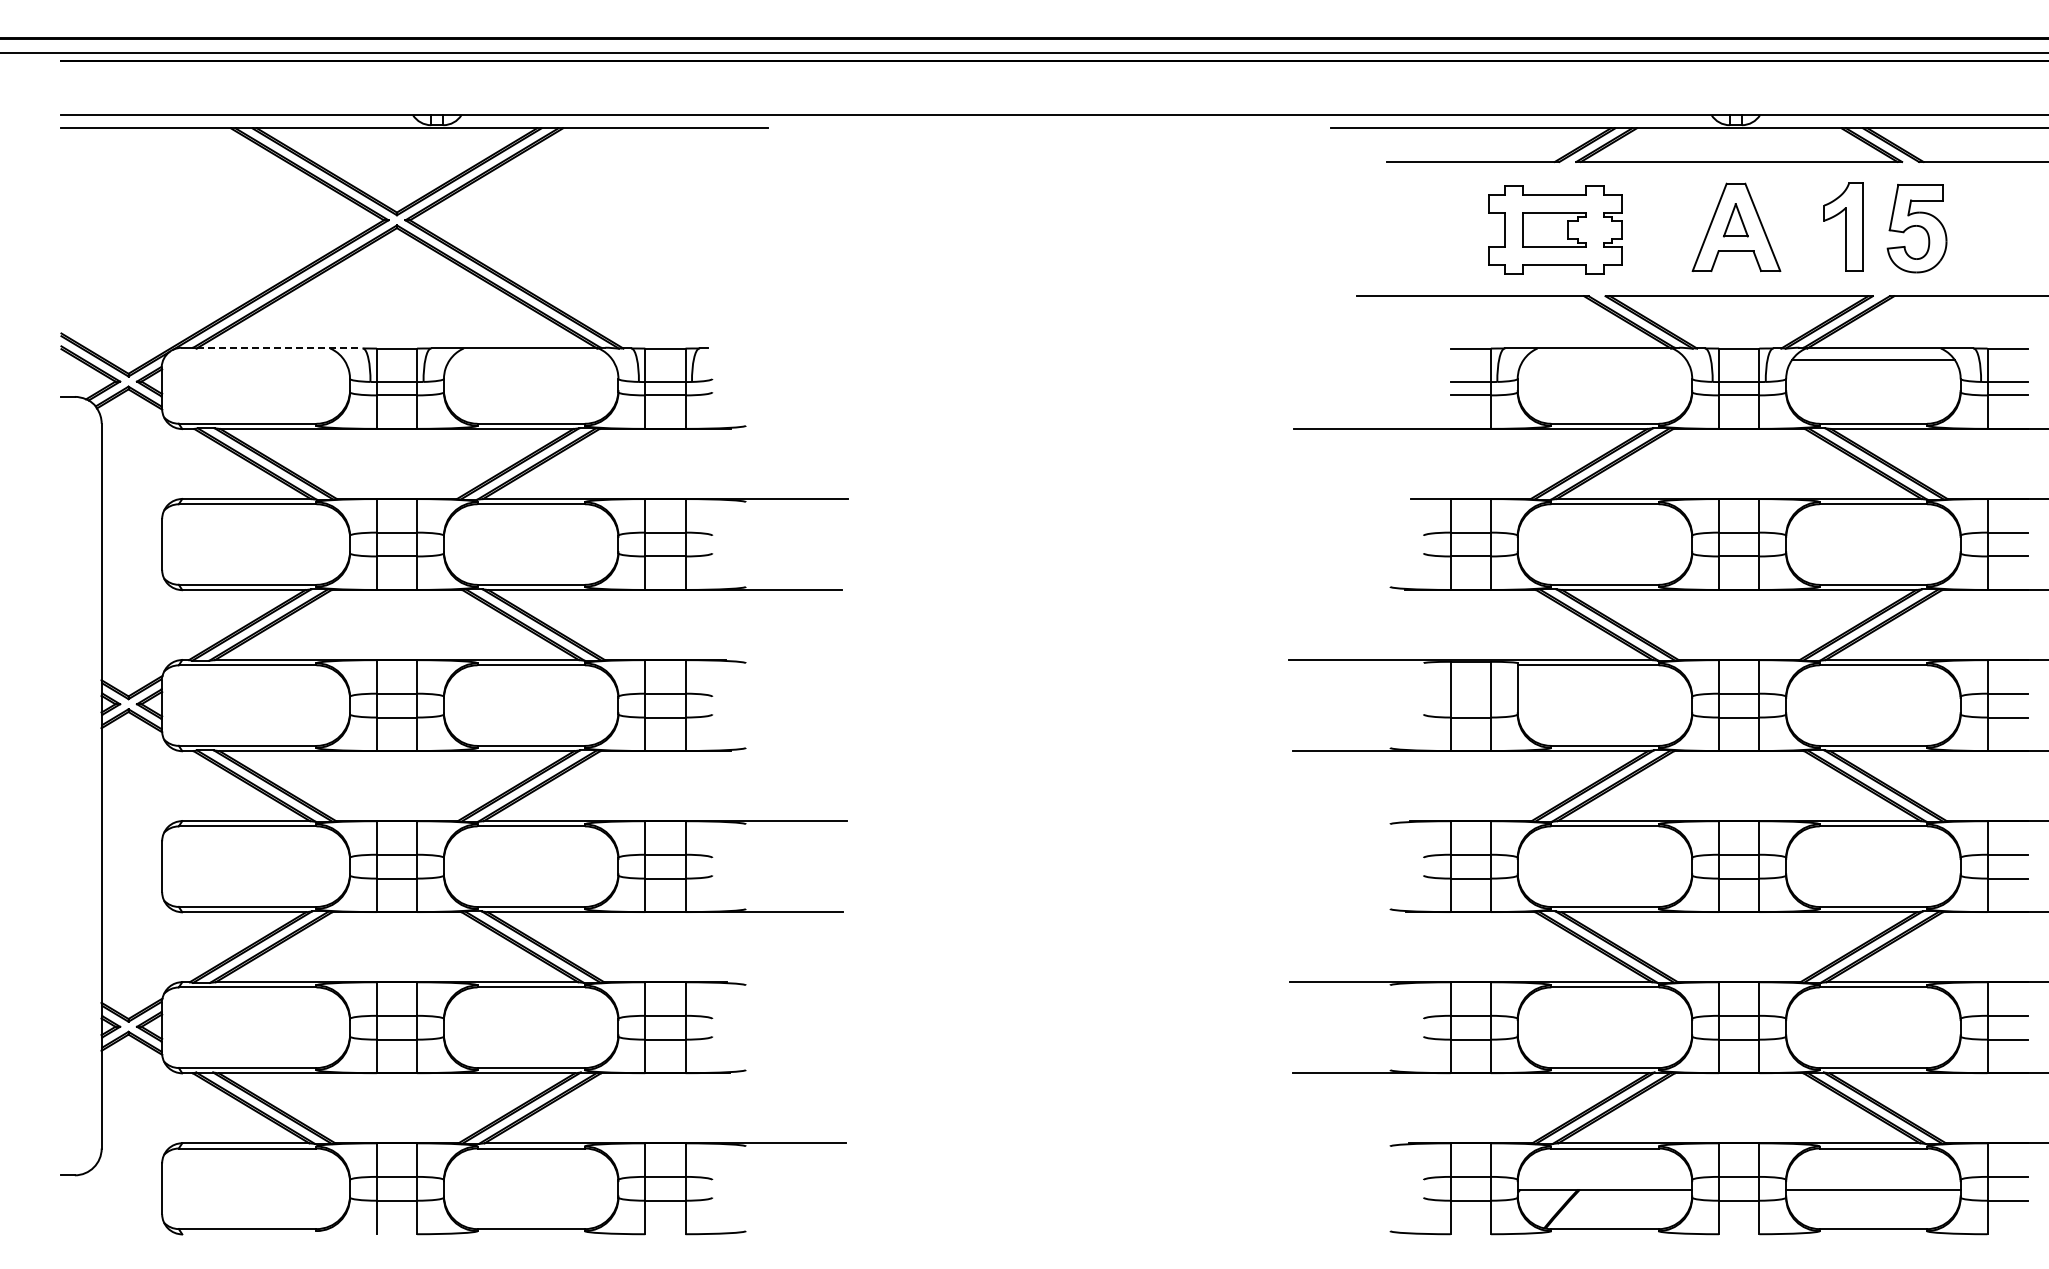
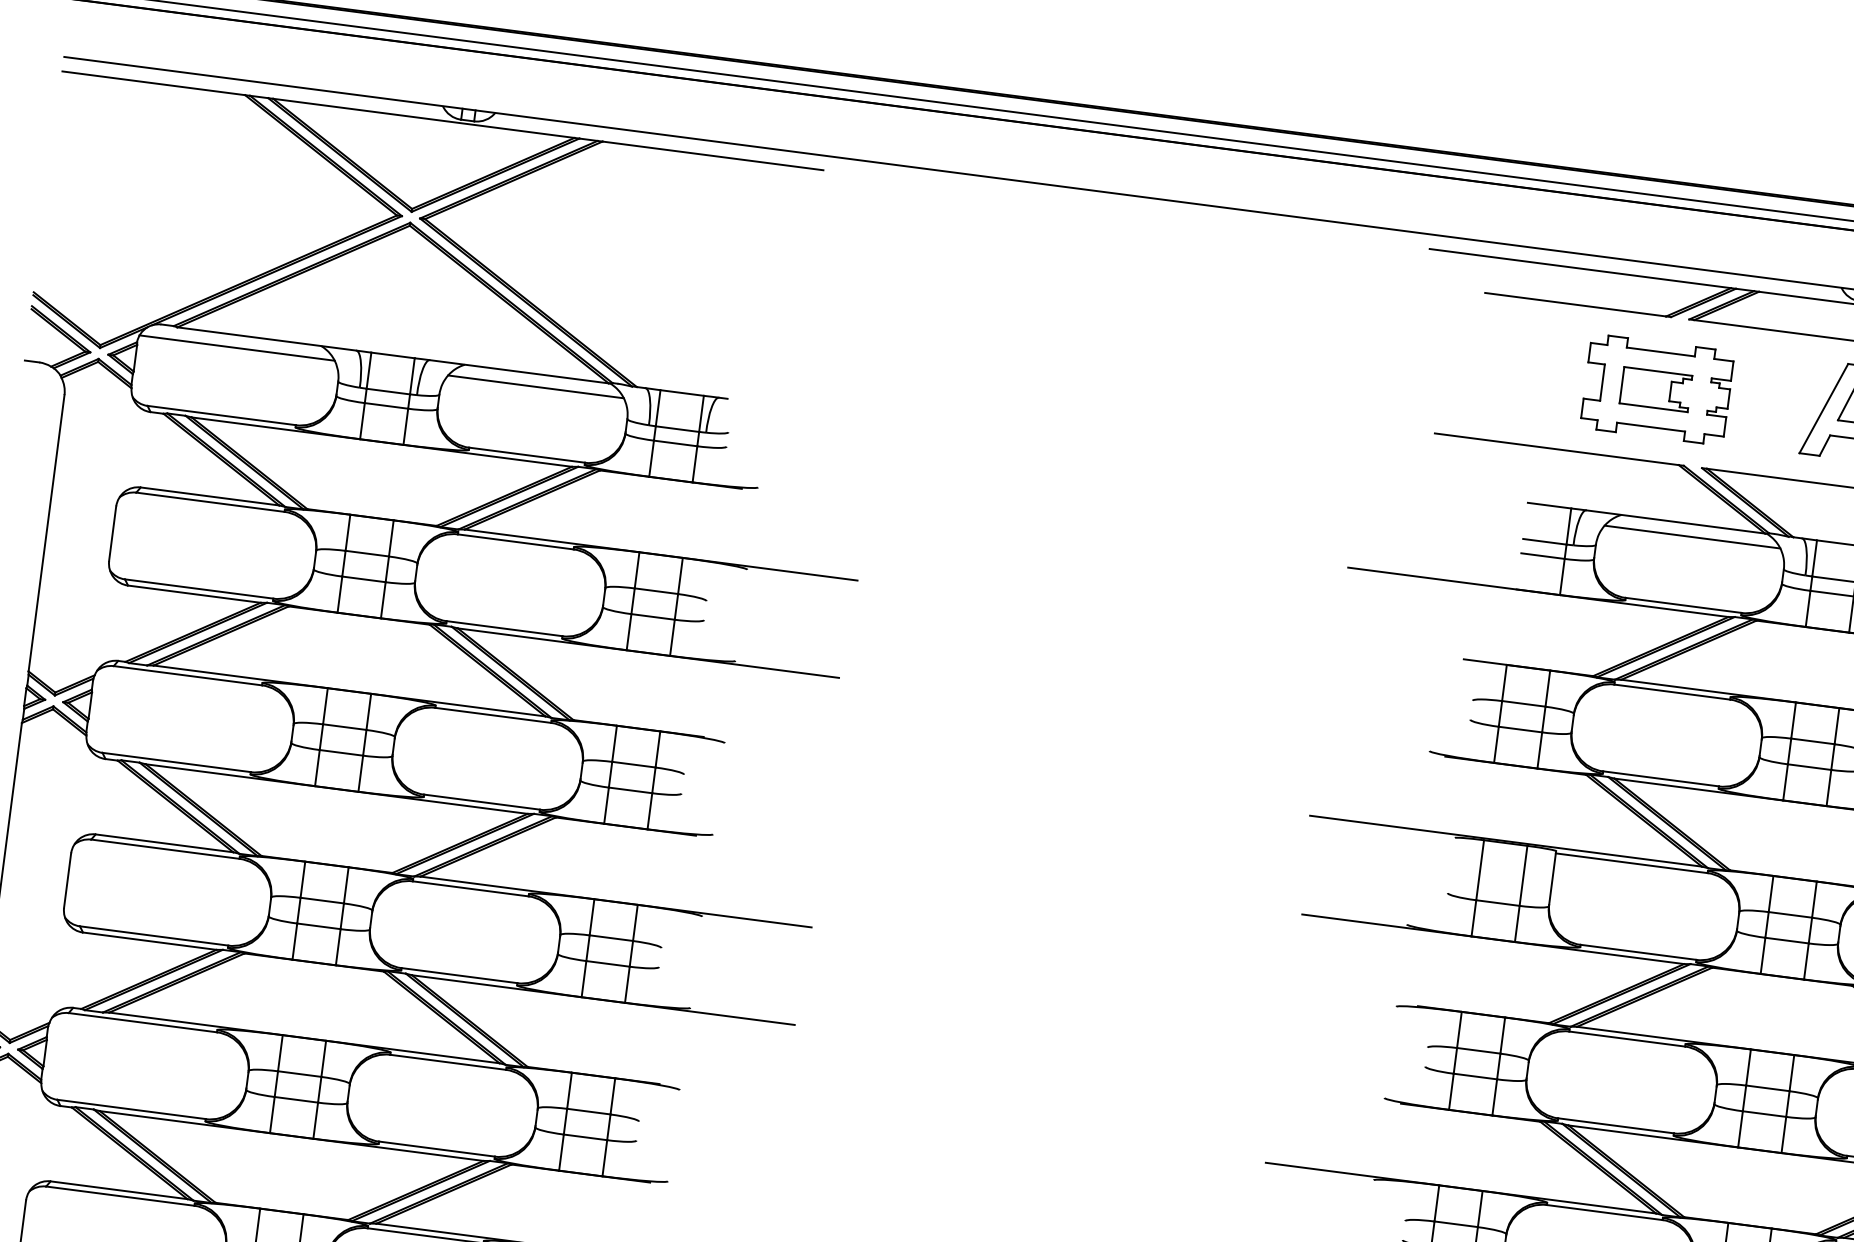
line: (279, 348) -> (266, 338), dashed -> solid
line: (253, 360) -> (236, 348), added
line: (530, 360) -> (535, 386), added
line: (1604, 360) -> (1691, 537), added

